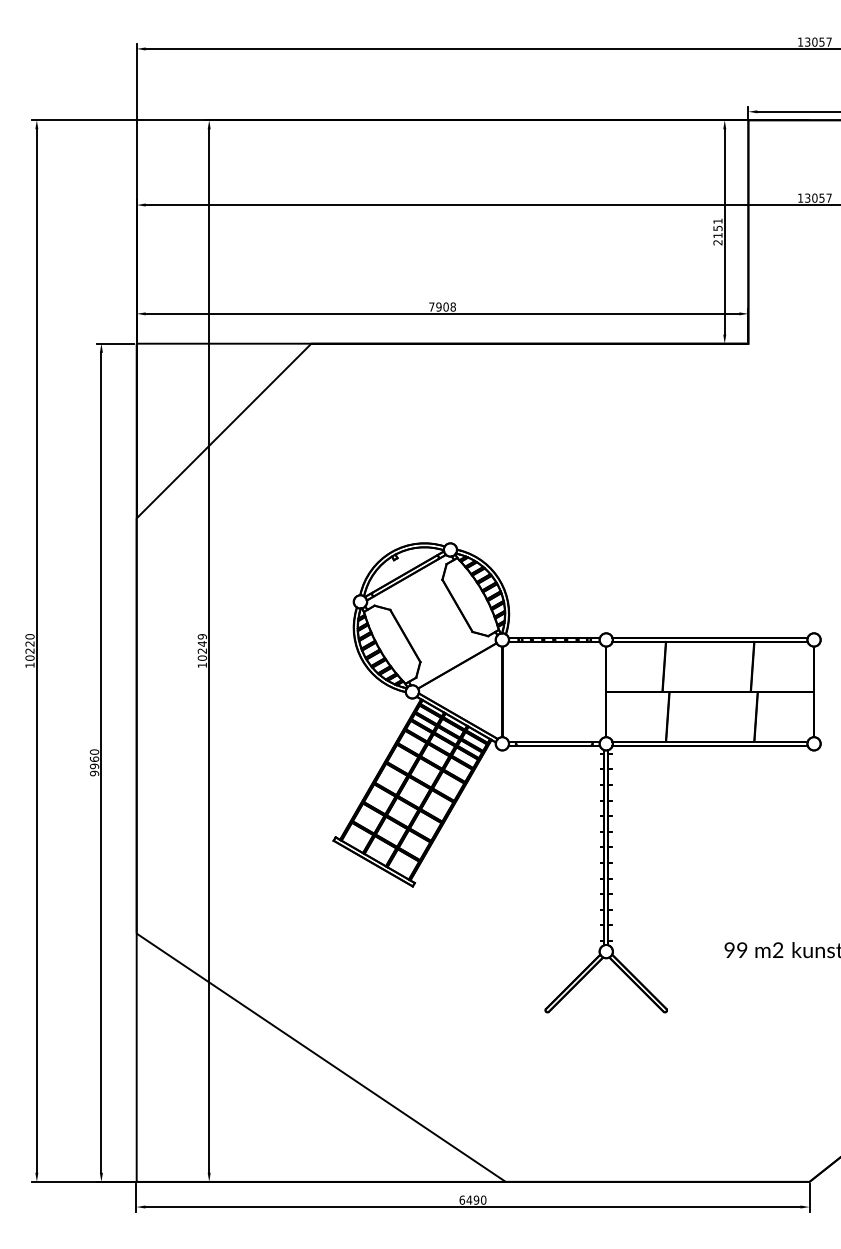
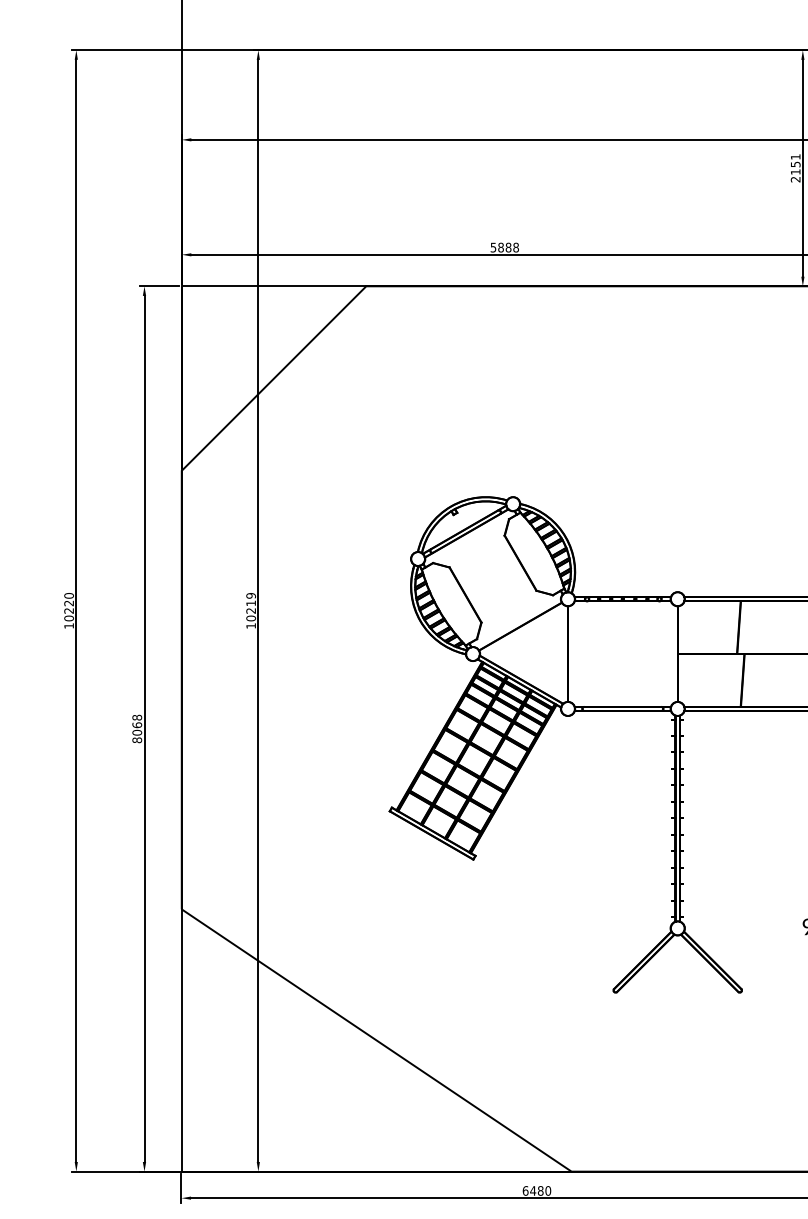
text: (438, 306) -> (500, 247), 7908 -> 5888
text: (201, 643) -> (250, 602), 10249 -> 10219
text: (94, 762) -> (137, 728), 9960 -> 8068
text: (476, 1199) -> (540, 1190), 6490 -> 6480

